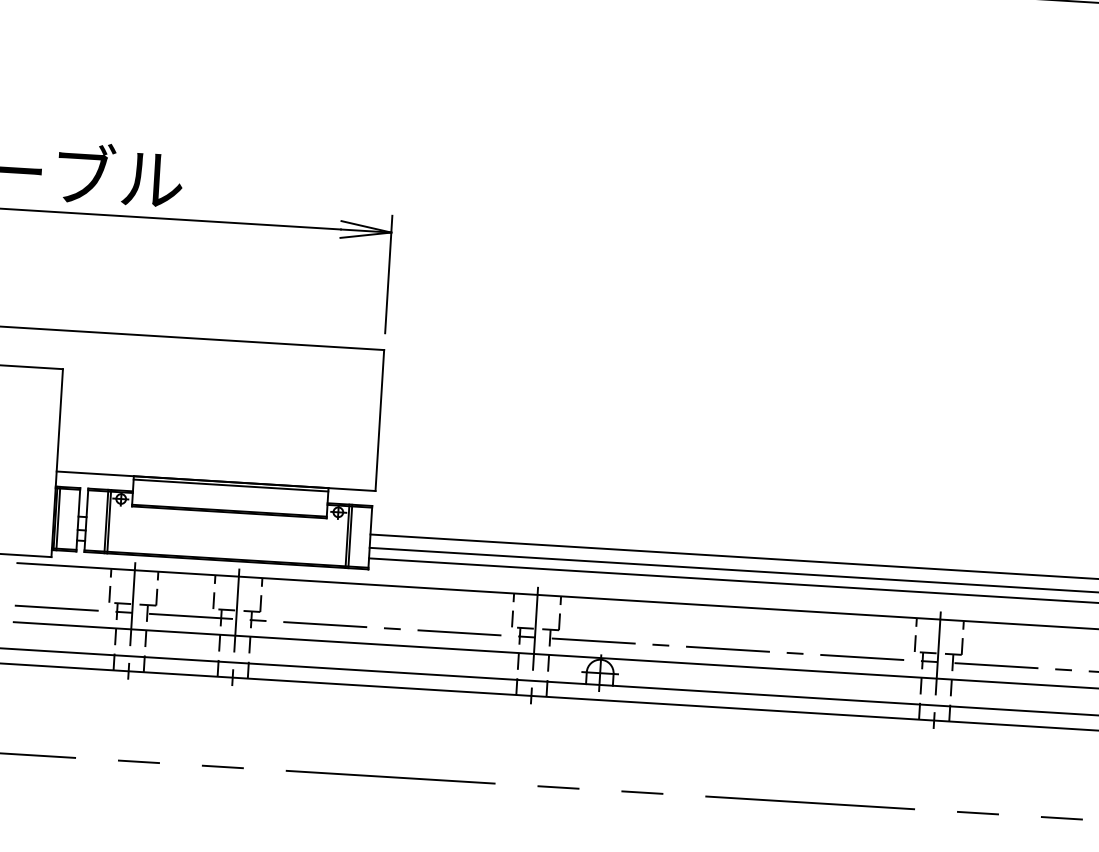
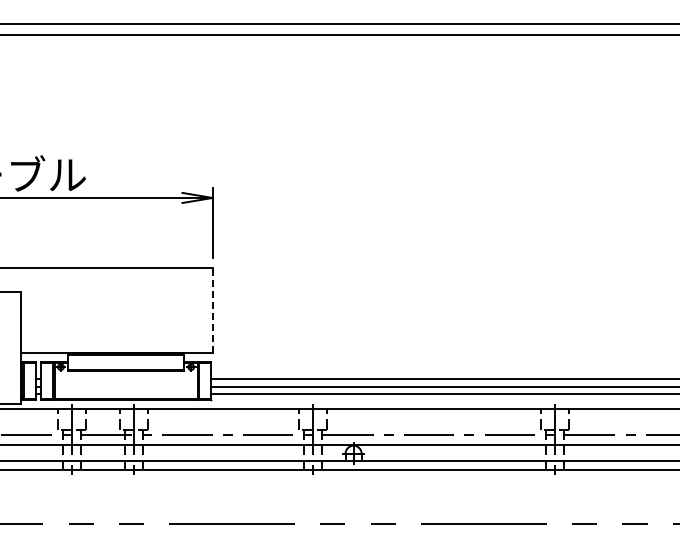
line: (379, 420) -> (212, 310), solid -> dashed

